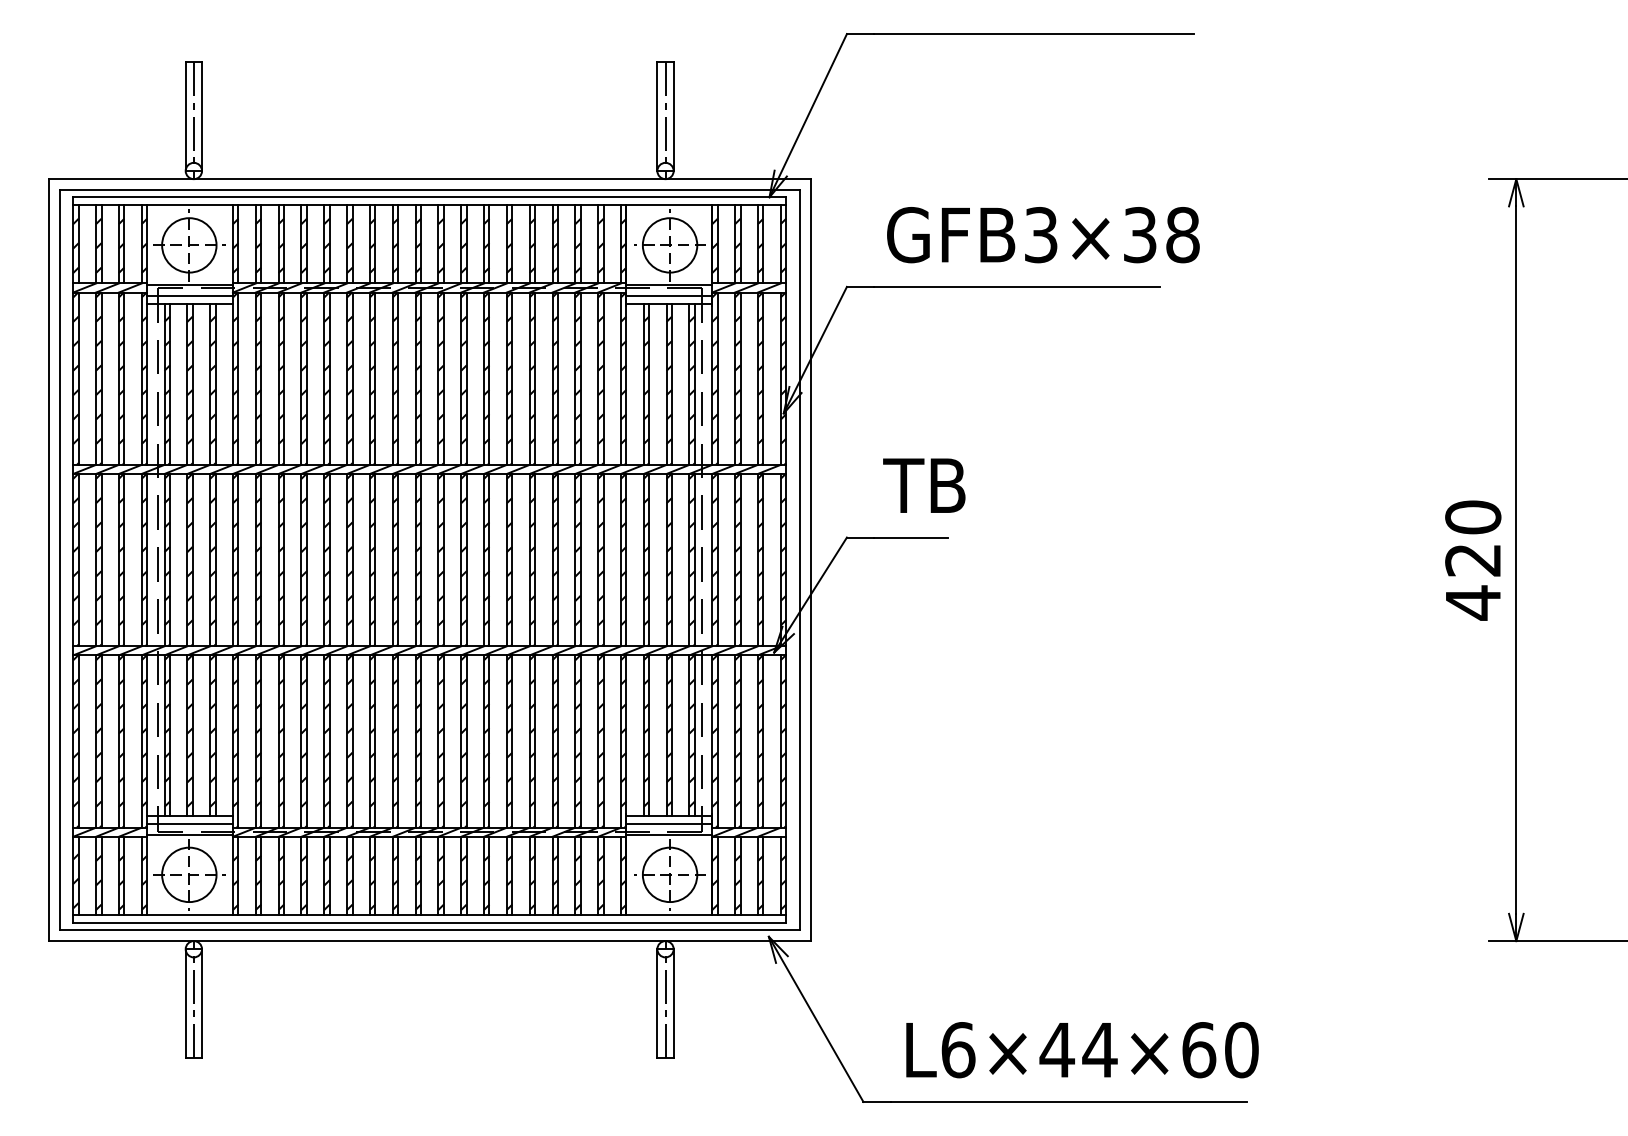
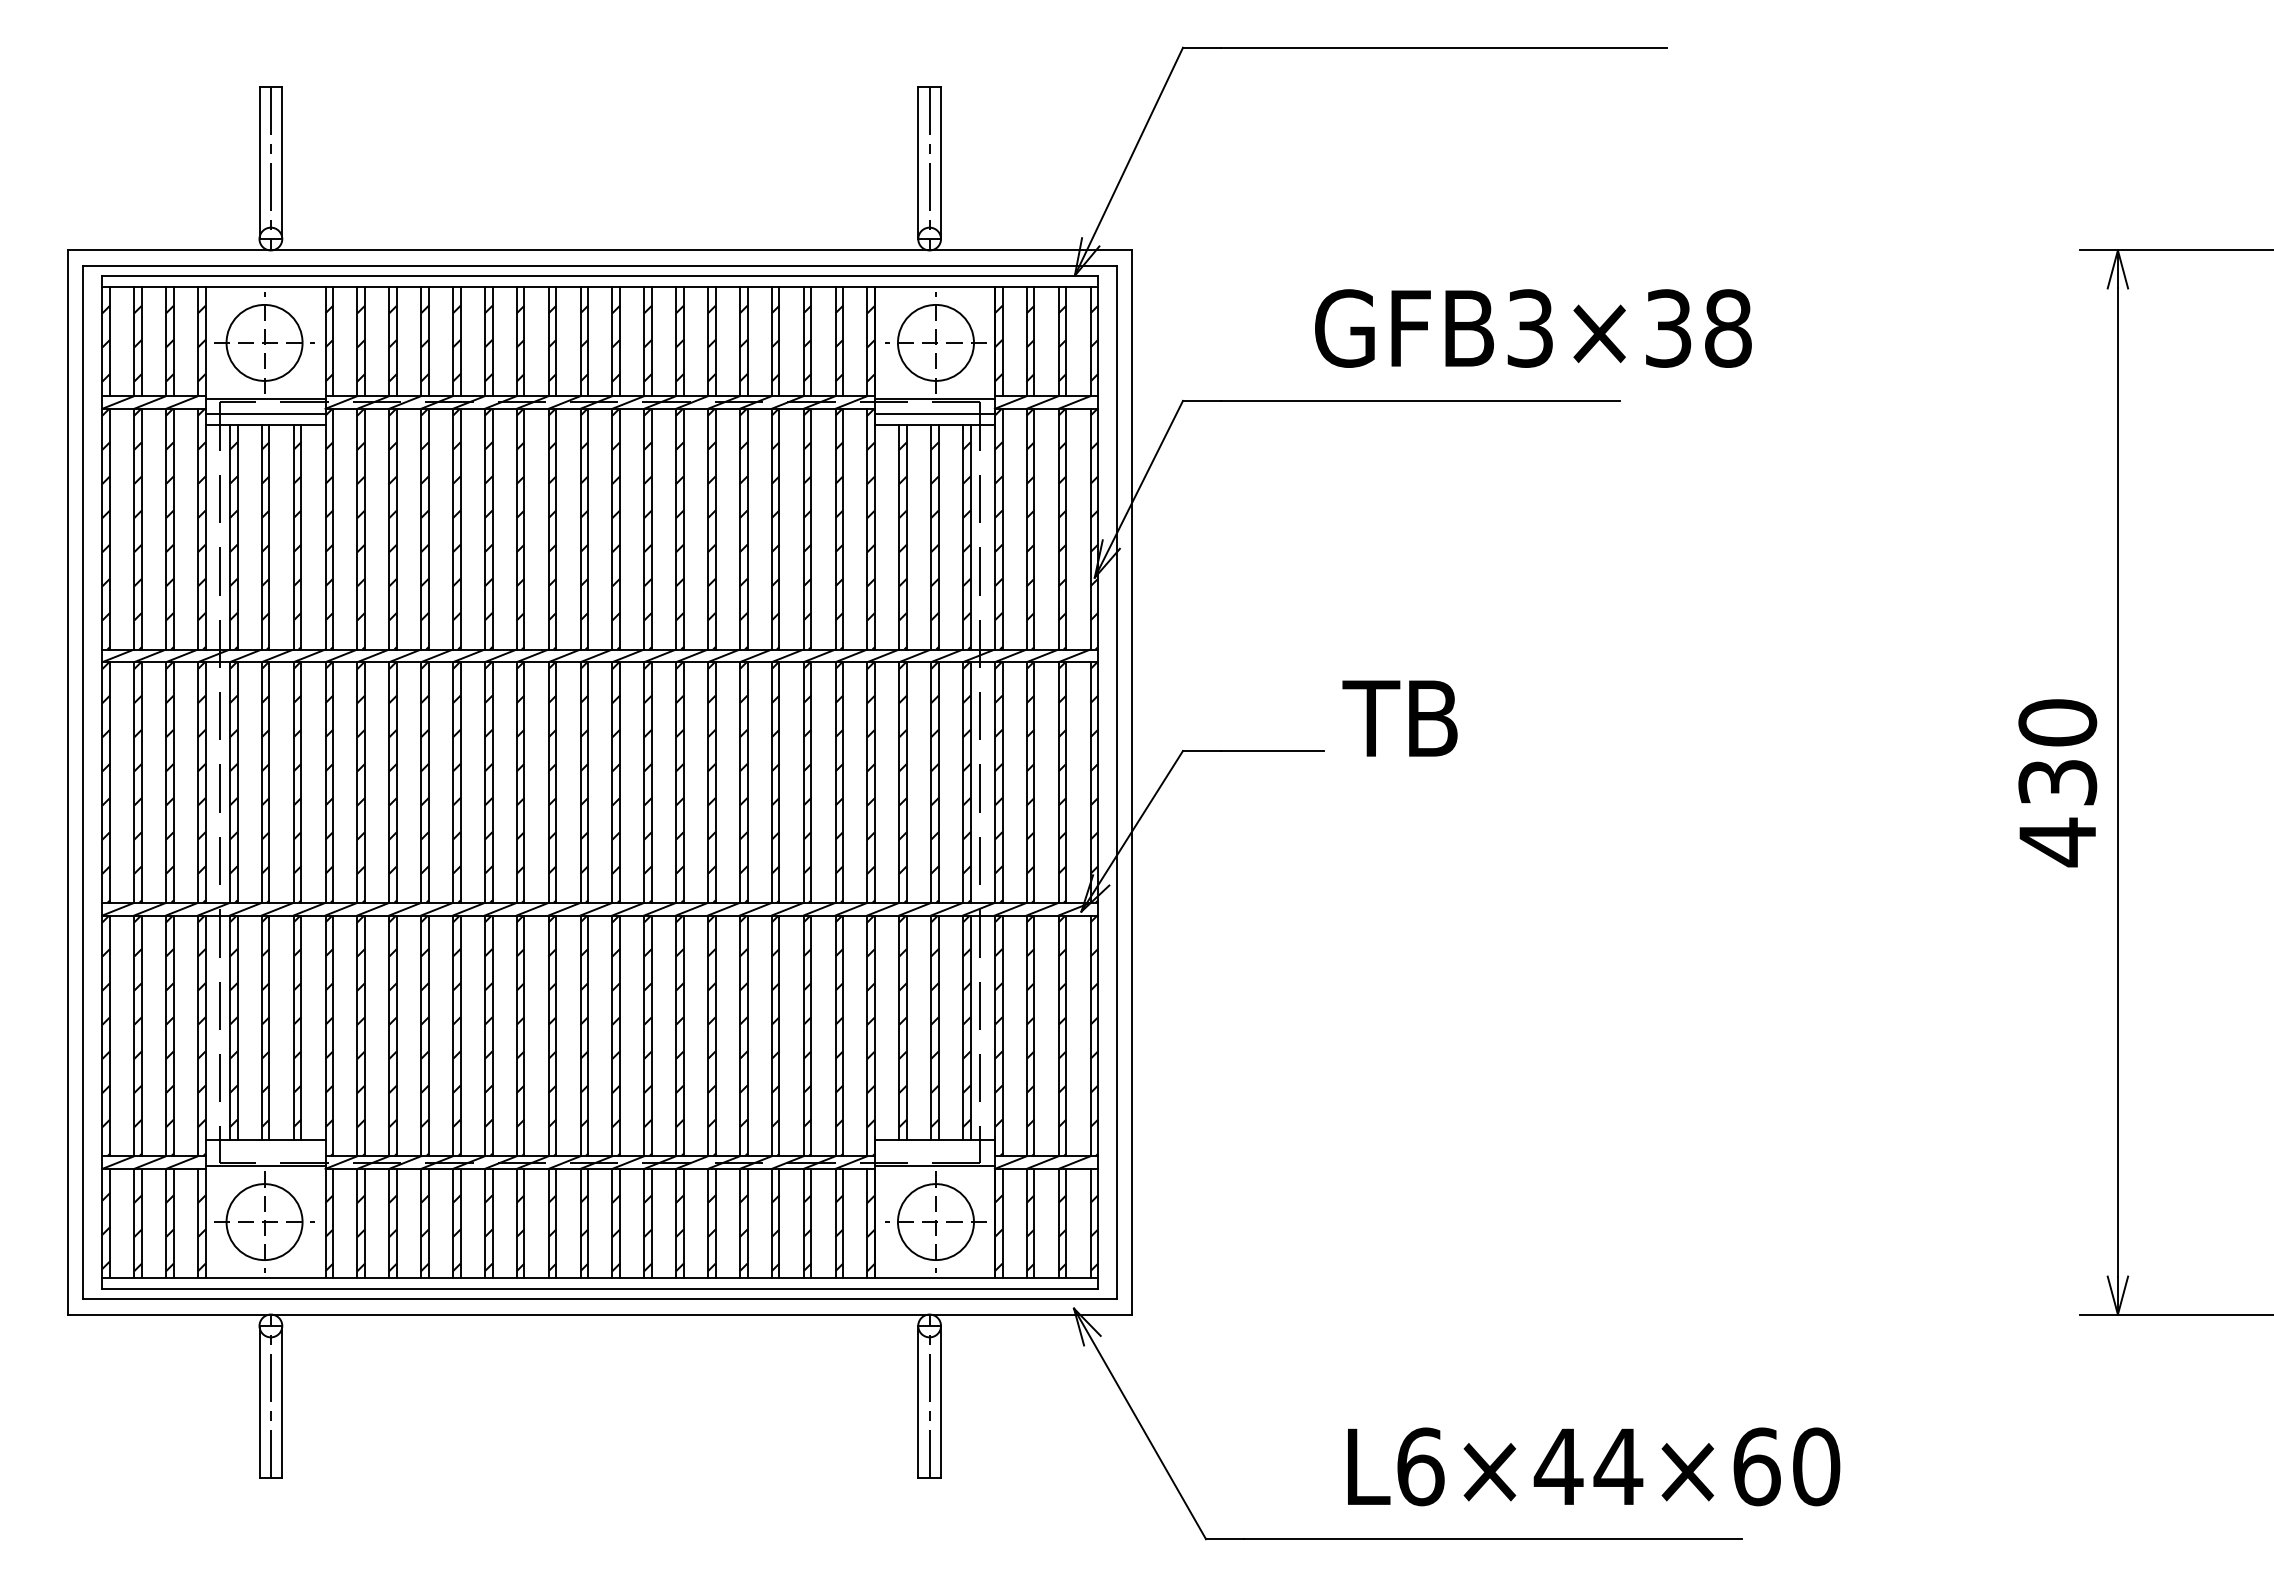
text: (1043, 235) -> (1533, 328), moved
text: (923, 485) -> (1399, 718), moved
text: (1473, 560) -> (2057, 782), 420 -> 430
line: (190, 824) -> (265, 1151), removed
line: (669, 824) -> (934, 1151), removed
text: (1082, 1049) -> (1594, 1466), moved

